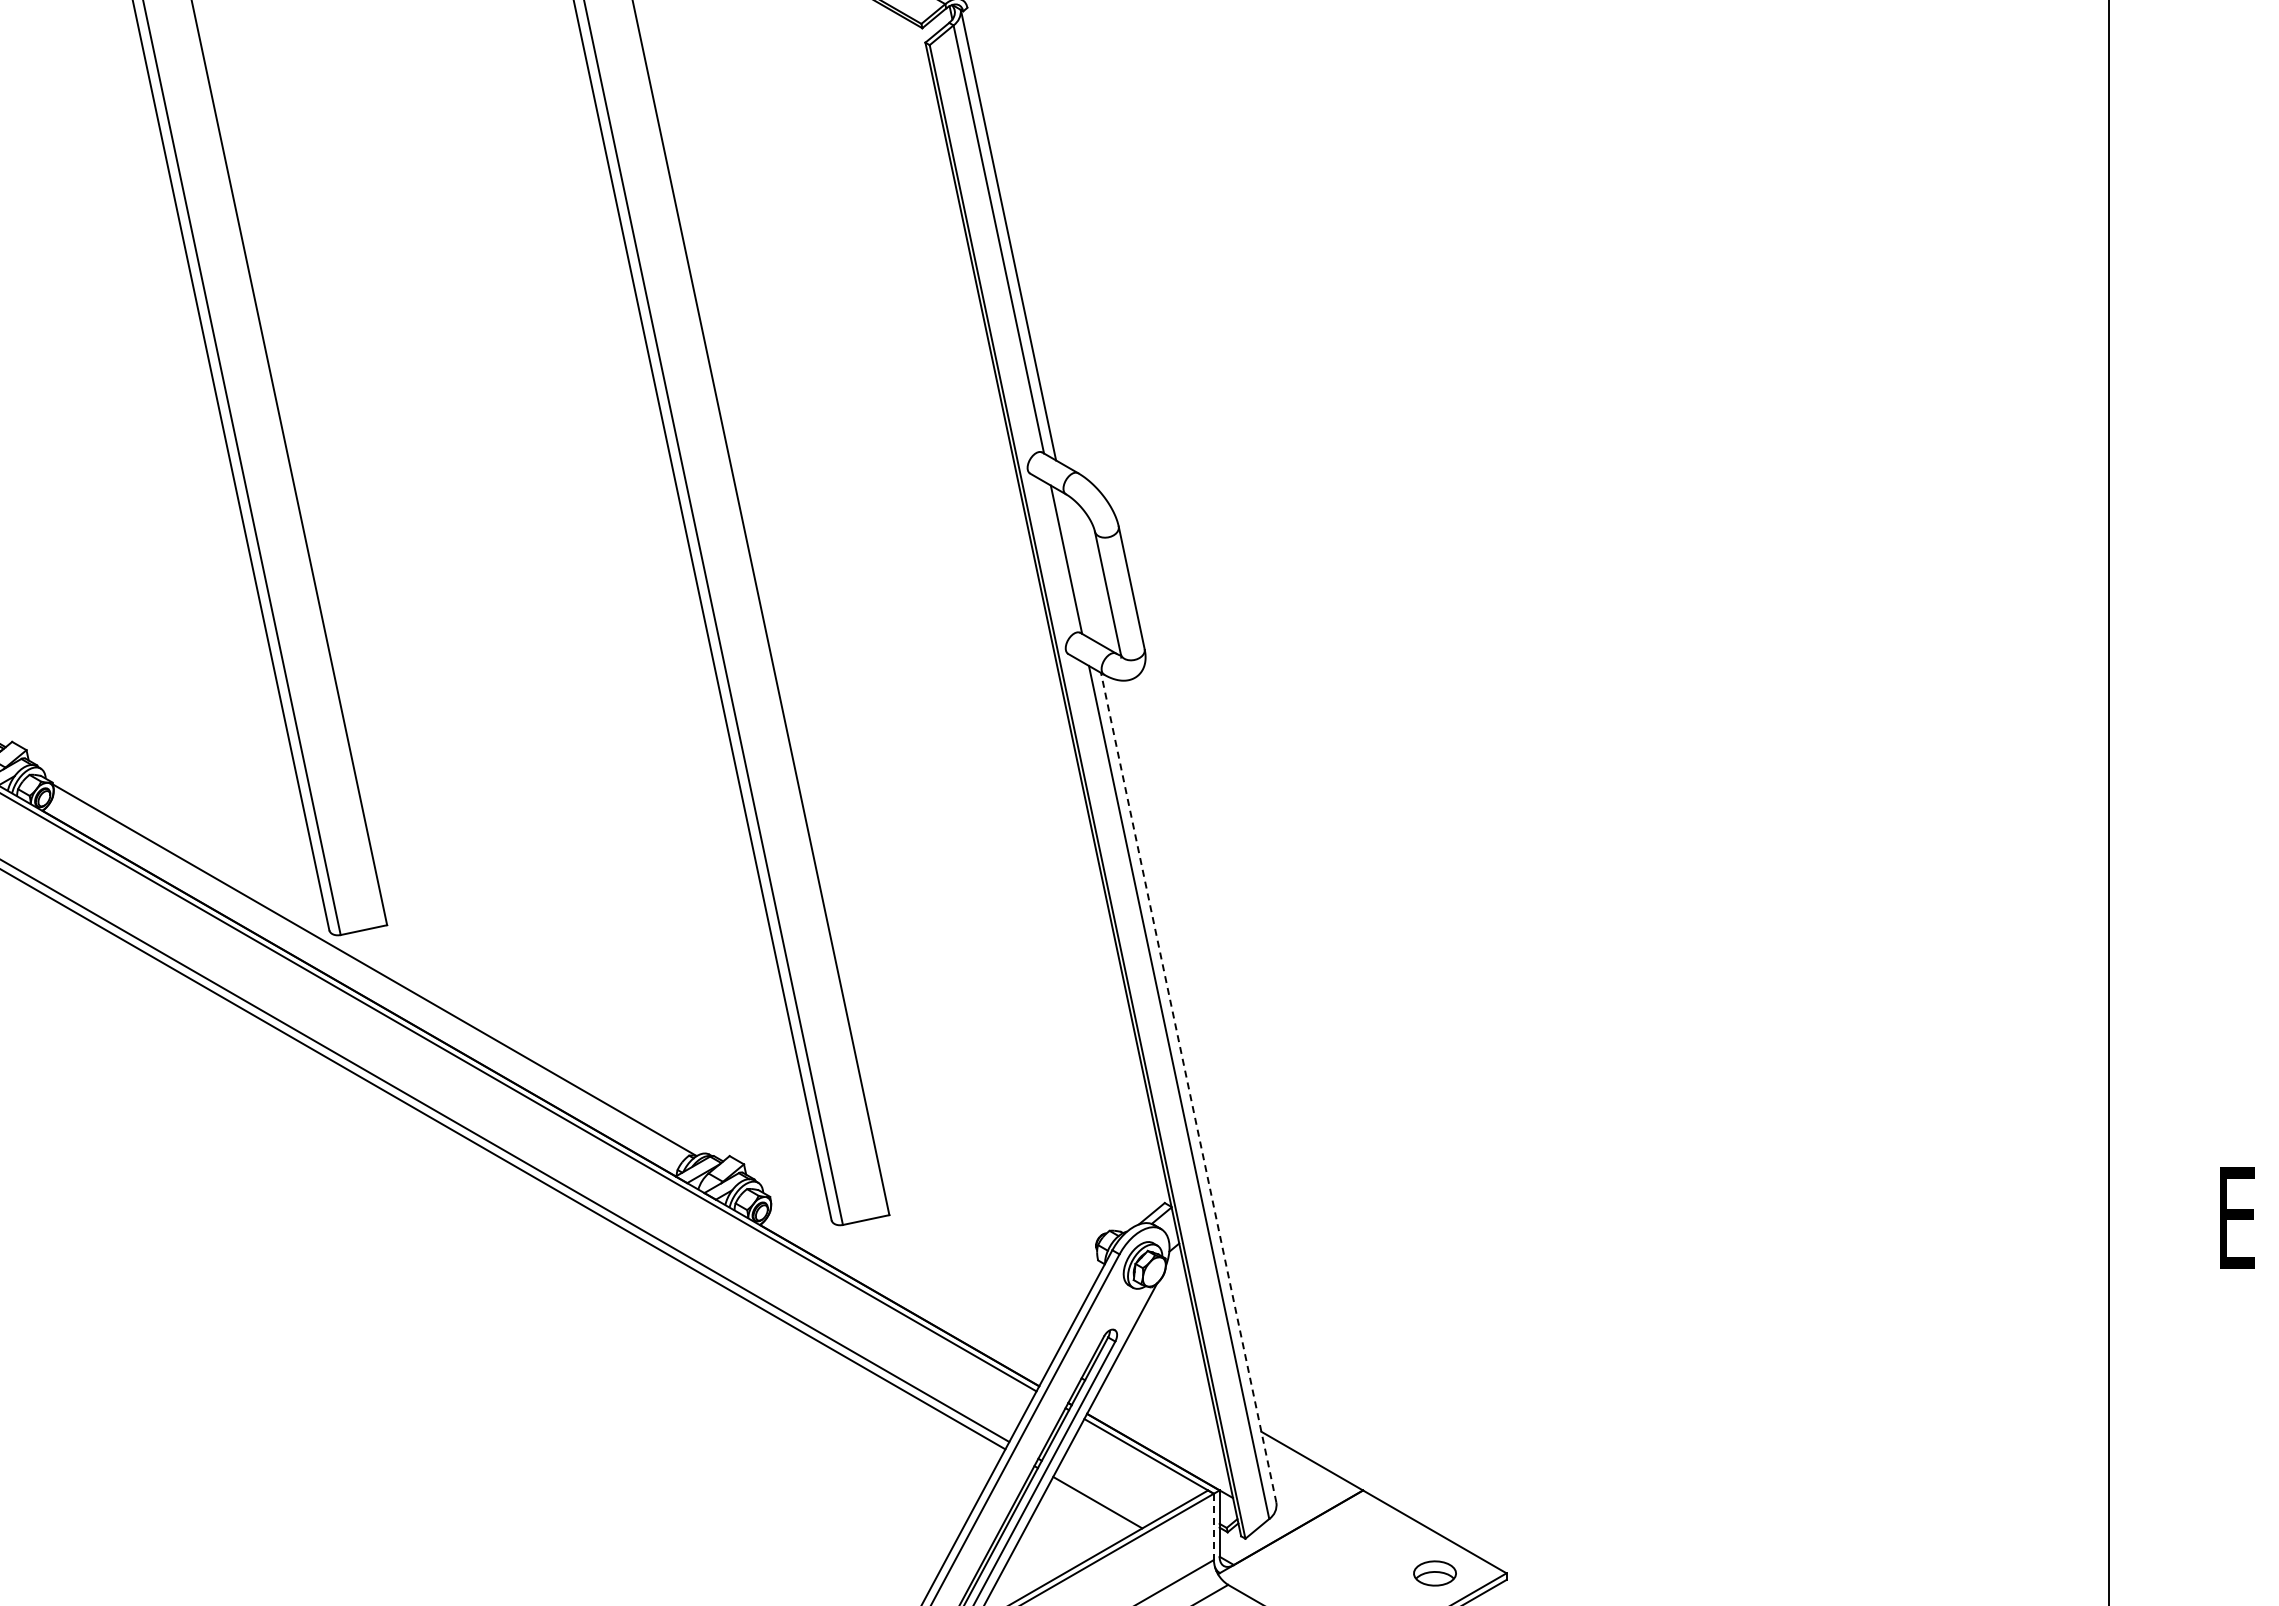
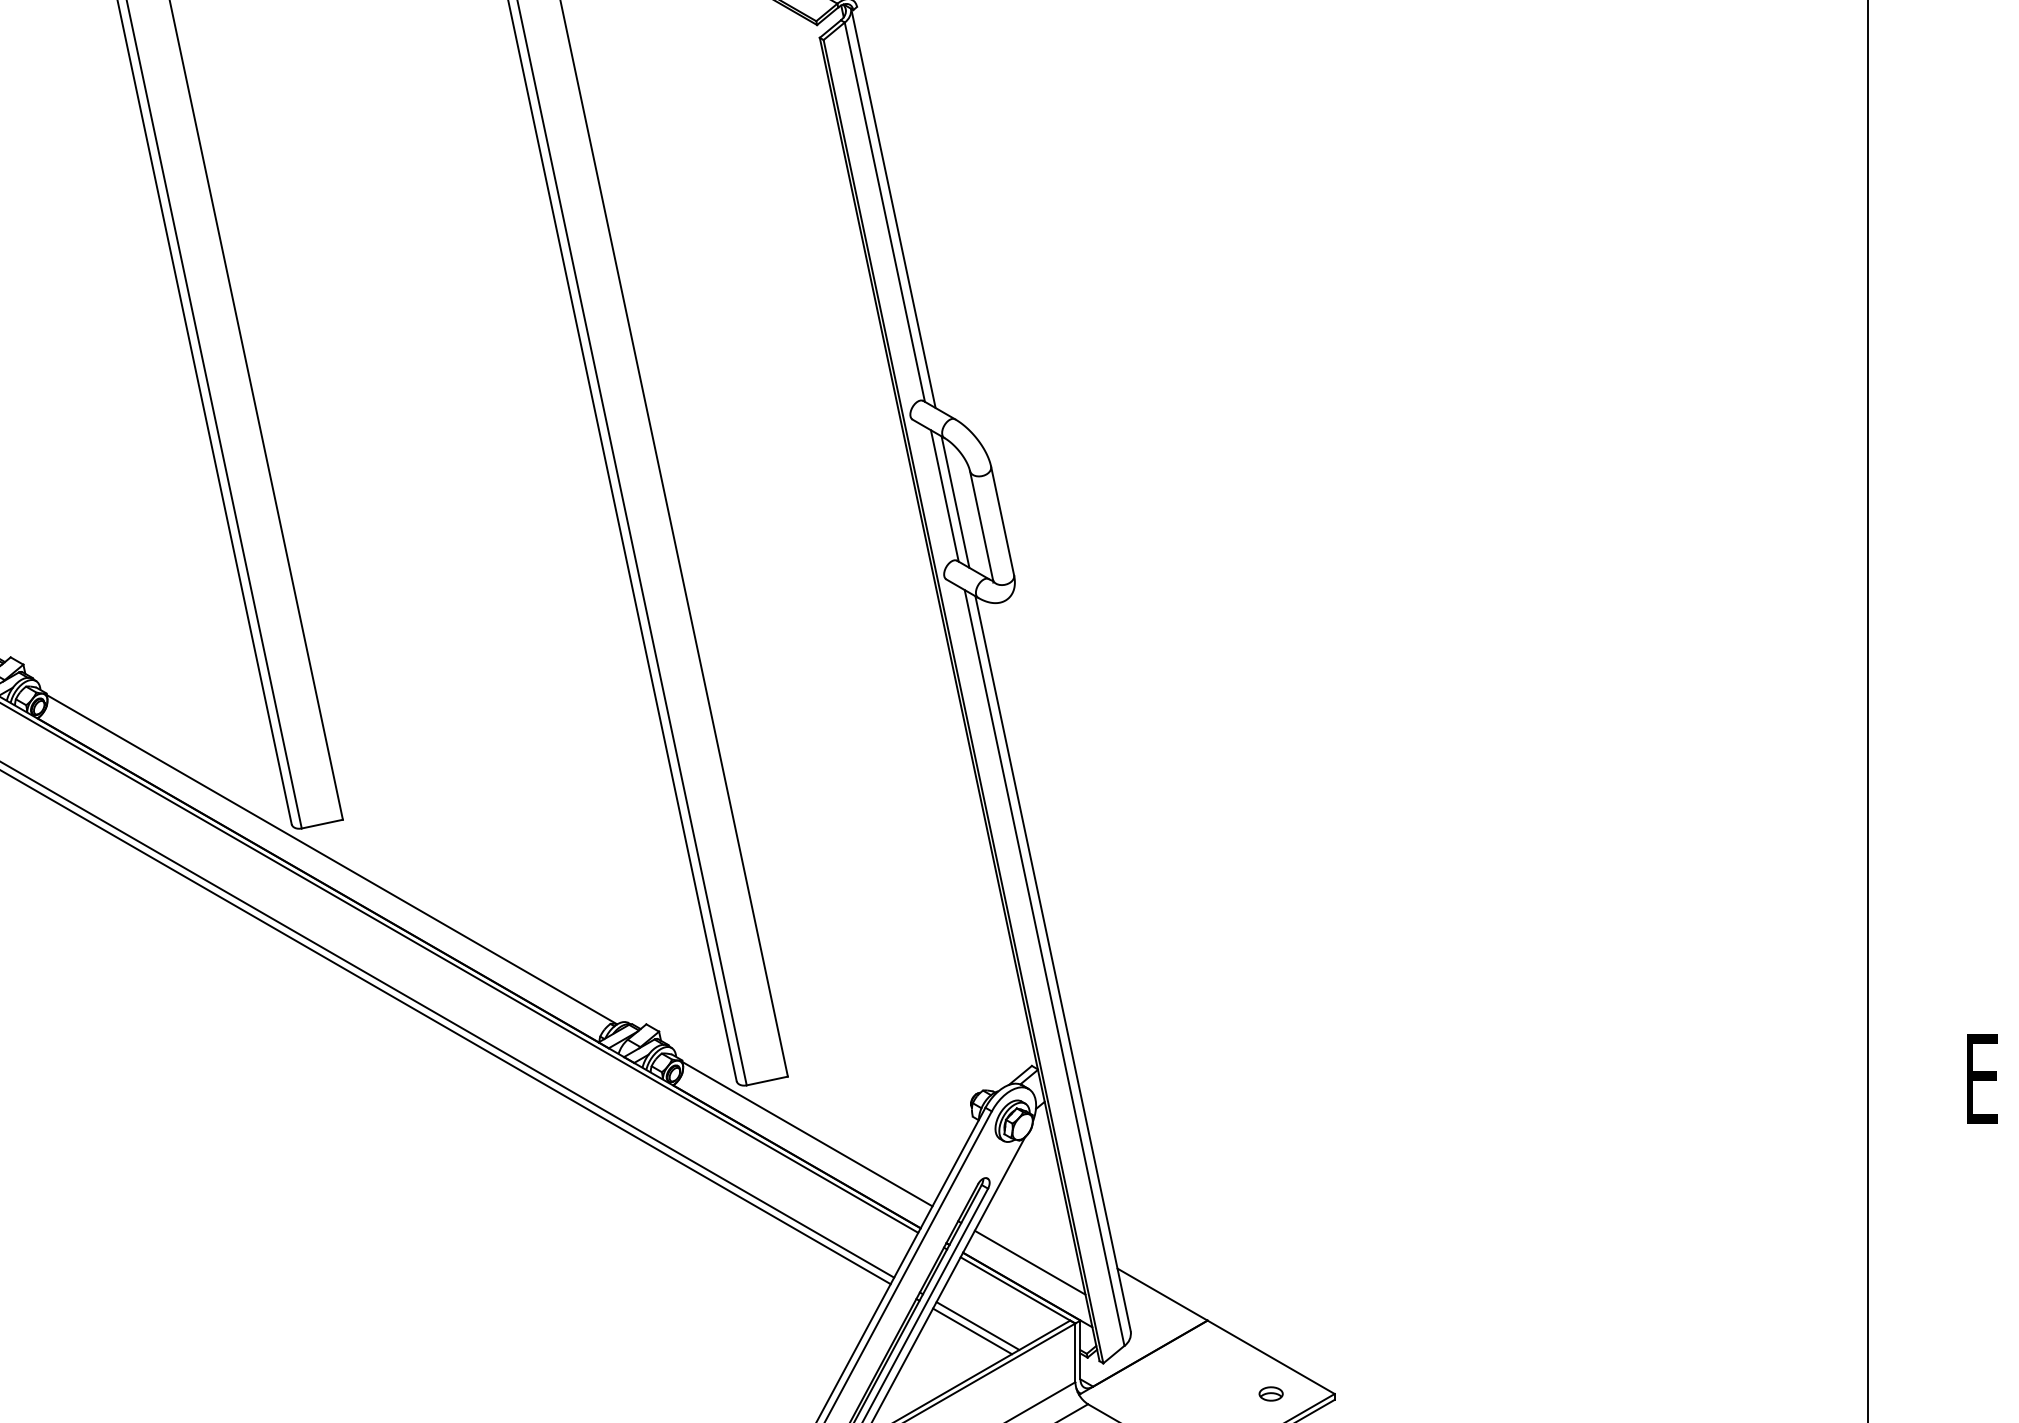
line: (1078, 566) -> (955, 501), added
line: (1188, 1087) -> (1052, 963), dashed -> solid
line: (911, 1279) -> (807, 1133), added
line: (1162, 1425) -> (1029, 1263), added
line: (1103, 1496) -> (977, 1325), added
line: (1213, 1527) -> (1075, 1353), dashed -> solid
part: (1434, 1572) -> (1270, 1393), size x0.62

